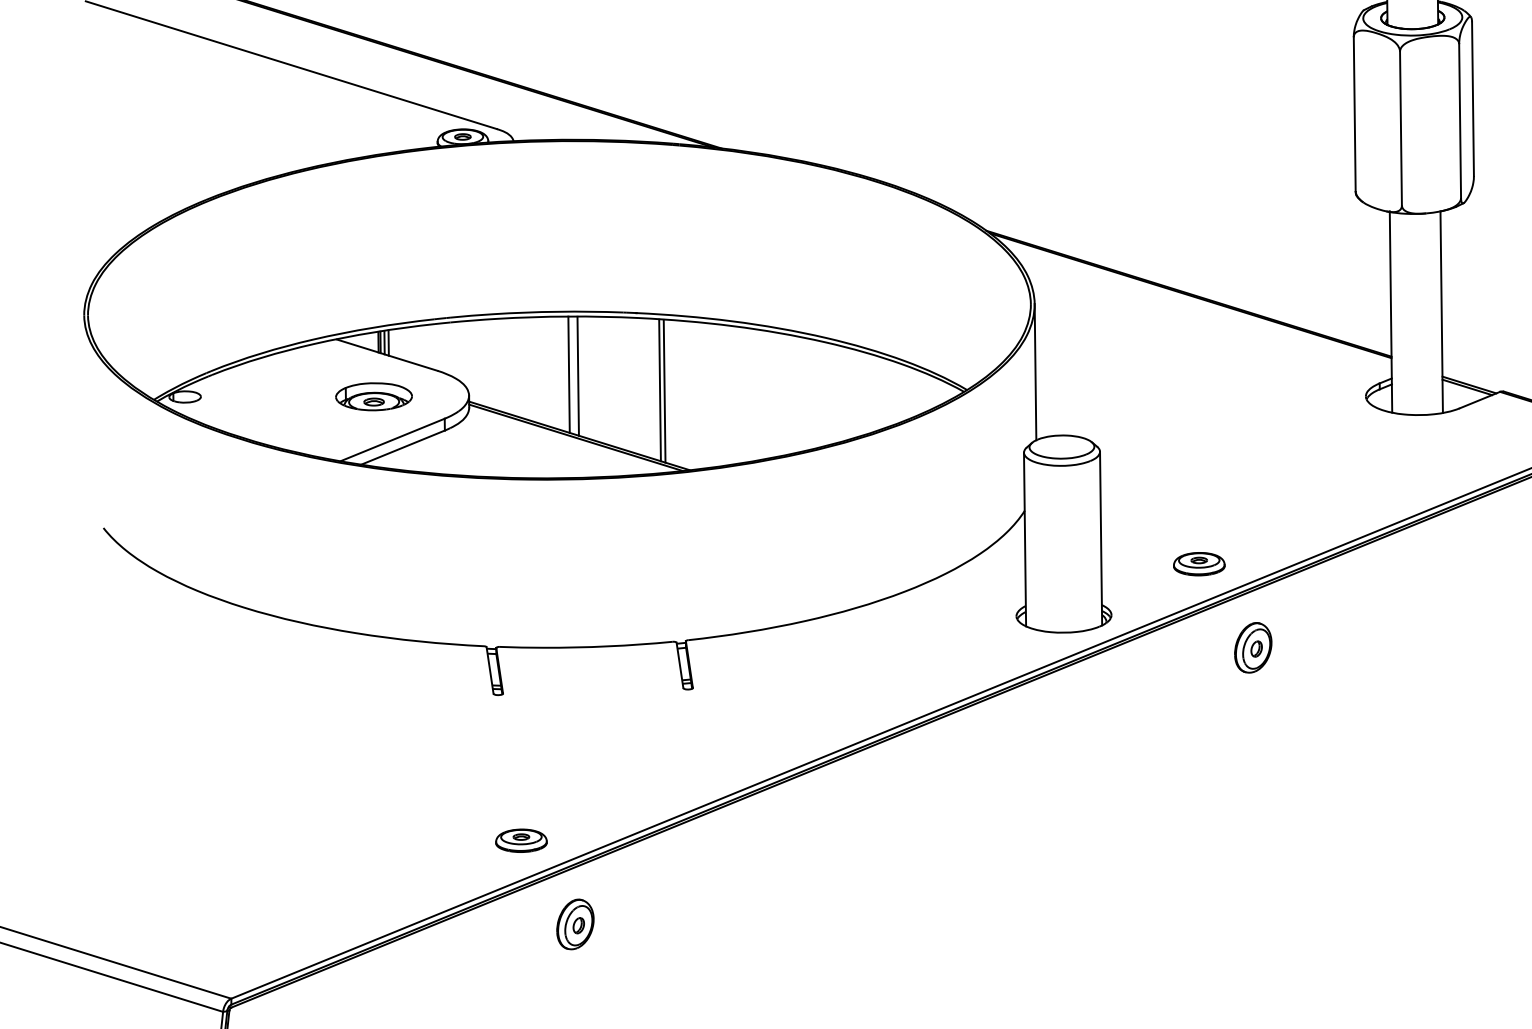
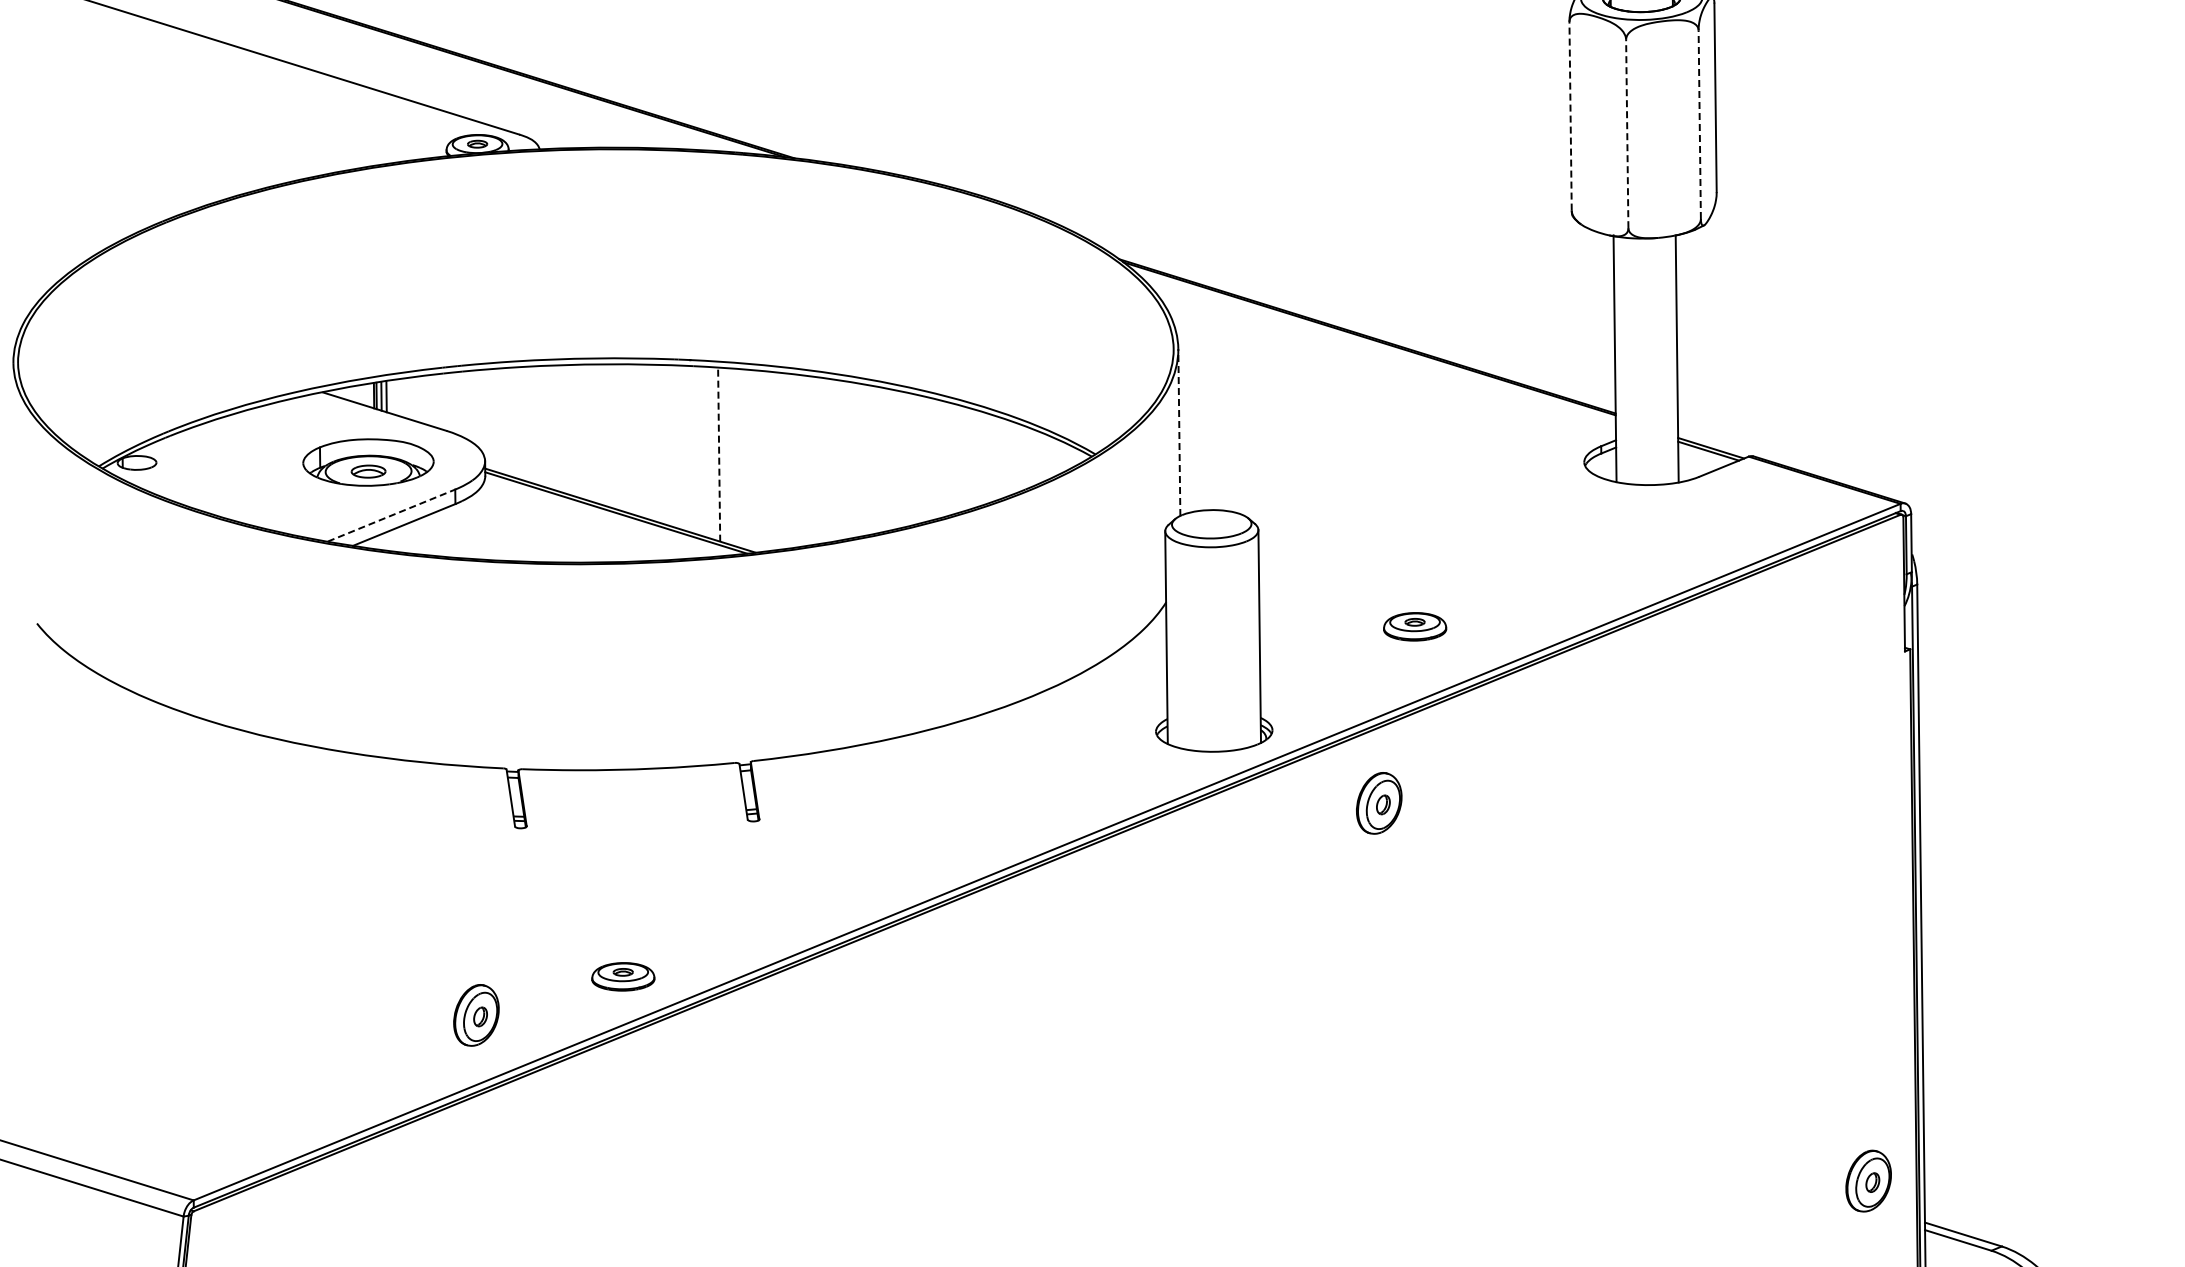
line: (1354, 113) -> (1570, 115), solid -> dashed
line: (1459, 120) -> (1699, 124), solid -> dashed
line: (1401, 128) -> (1627, 133), solid -> dashed
line: (1035, 372) -> (1179, 432), solid -> dashed
line: (568, 374) -> (607, 435), removed
line: (577, 376) -> (618, 437), removed
line: (660, 390) -> (719, 454), solid -> dashed
line: (664, 390) -> (724, 455), removed
part: (373, 396) -> (368, 462), size x1.4
line: (392, 439) -> (391, 515), solid -> dashed
part: (1199, 563) -> (1415, 626), moved
part: (1253, 647) -> (1379, 803), moved
part: (521, 840) -> (623, 976), moved
part: (575, 924) -> (476, 1015), moved

